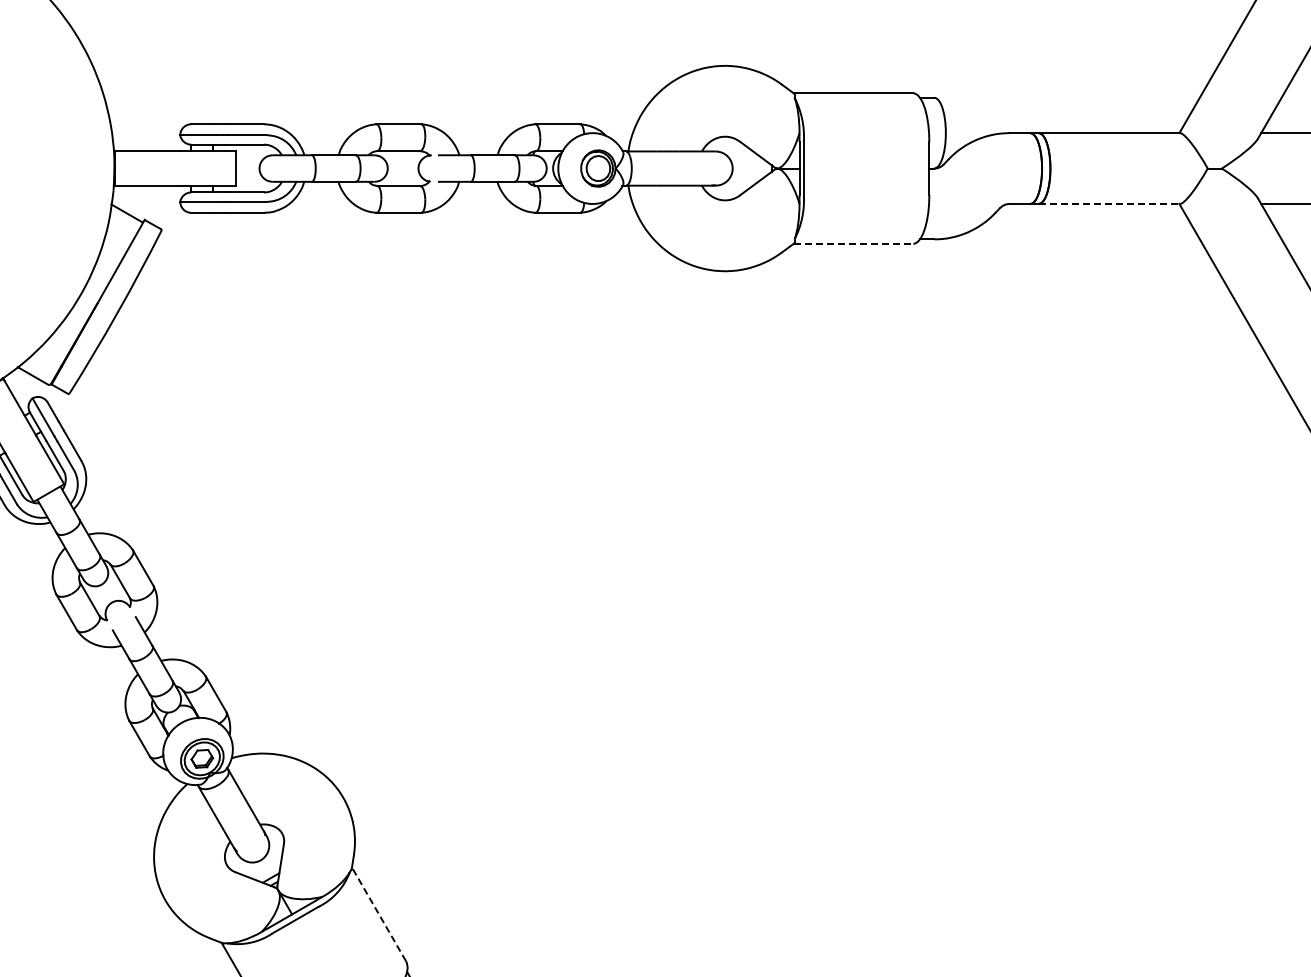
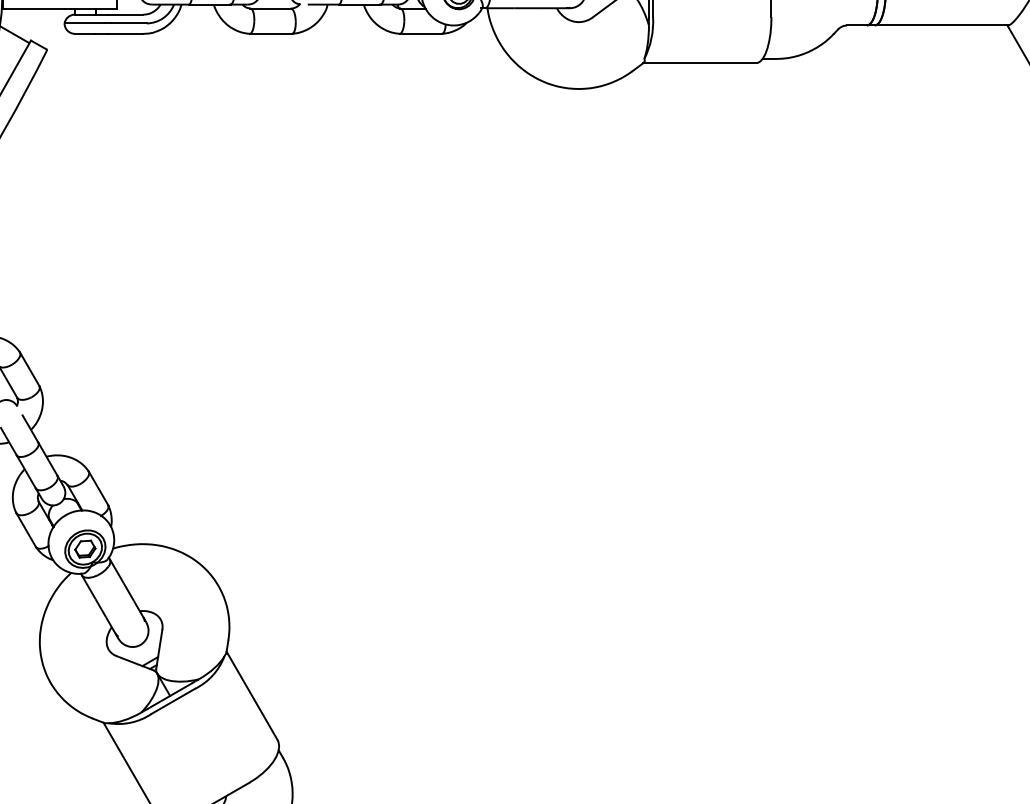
line: (1109, 203) -> (941, 25), dashed -> solid
line: (853, 243) -> (699, 62), dashed -> solid
line: (378, 914) -> (251, 696), dashed -> solid

